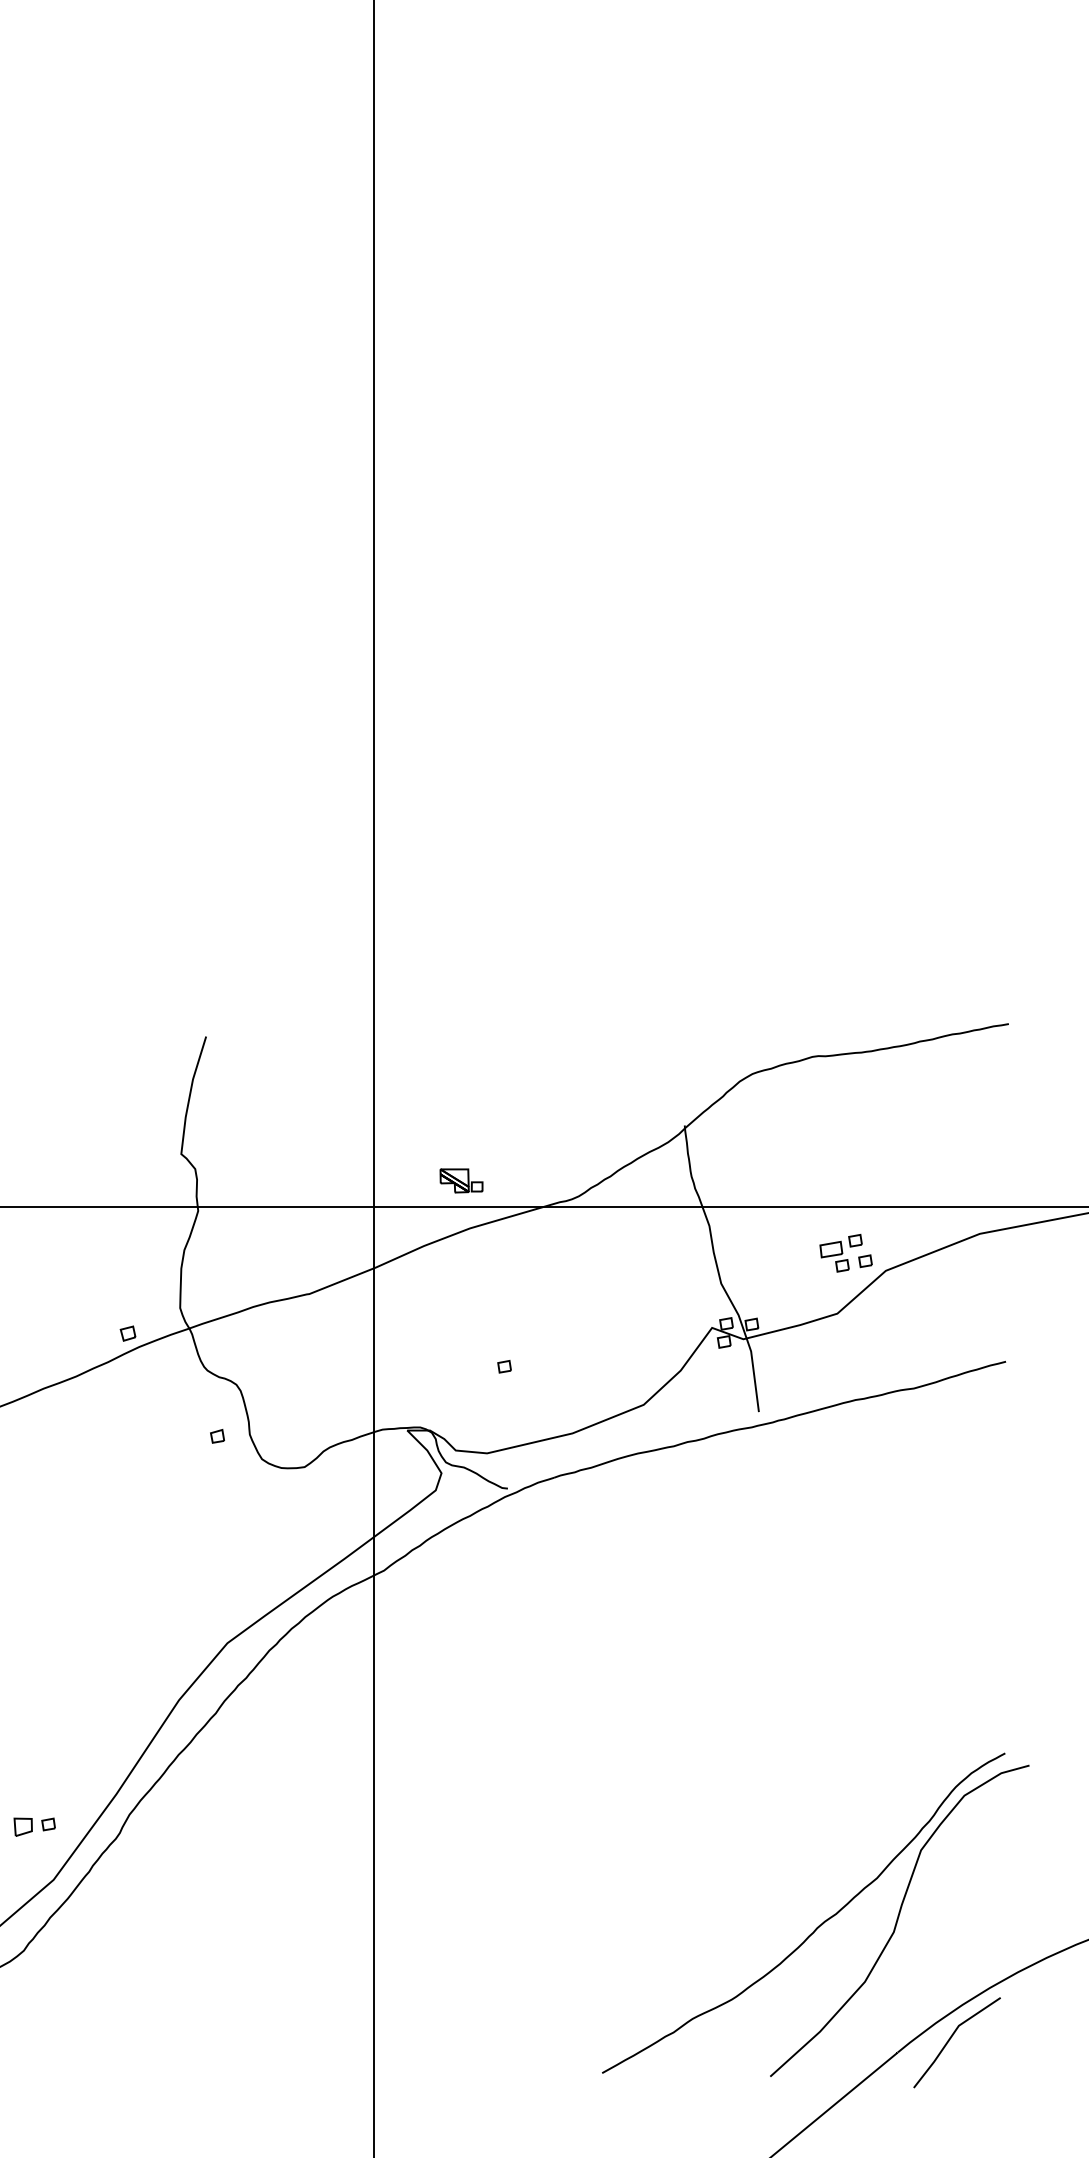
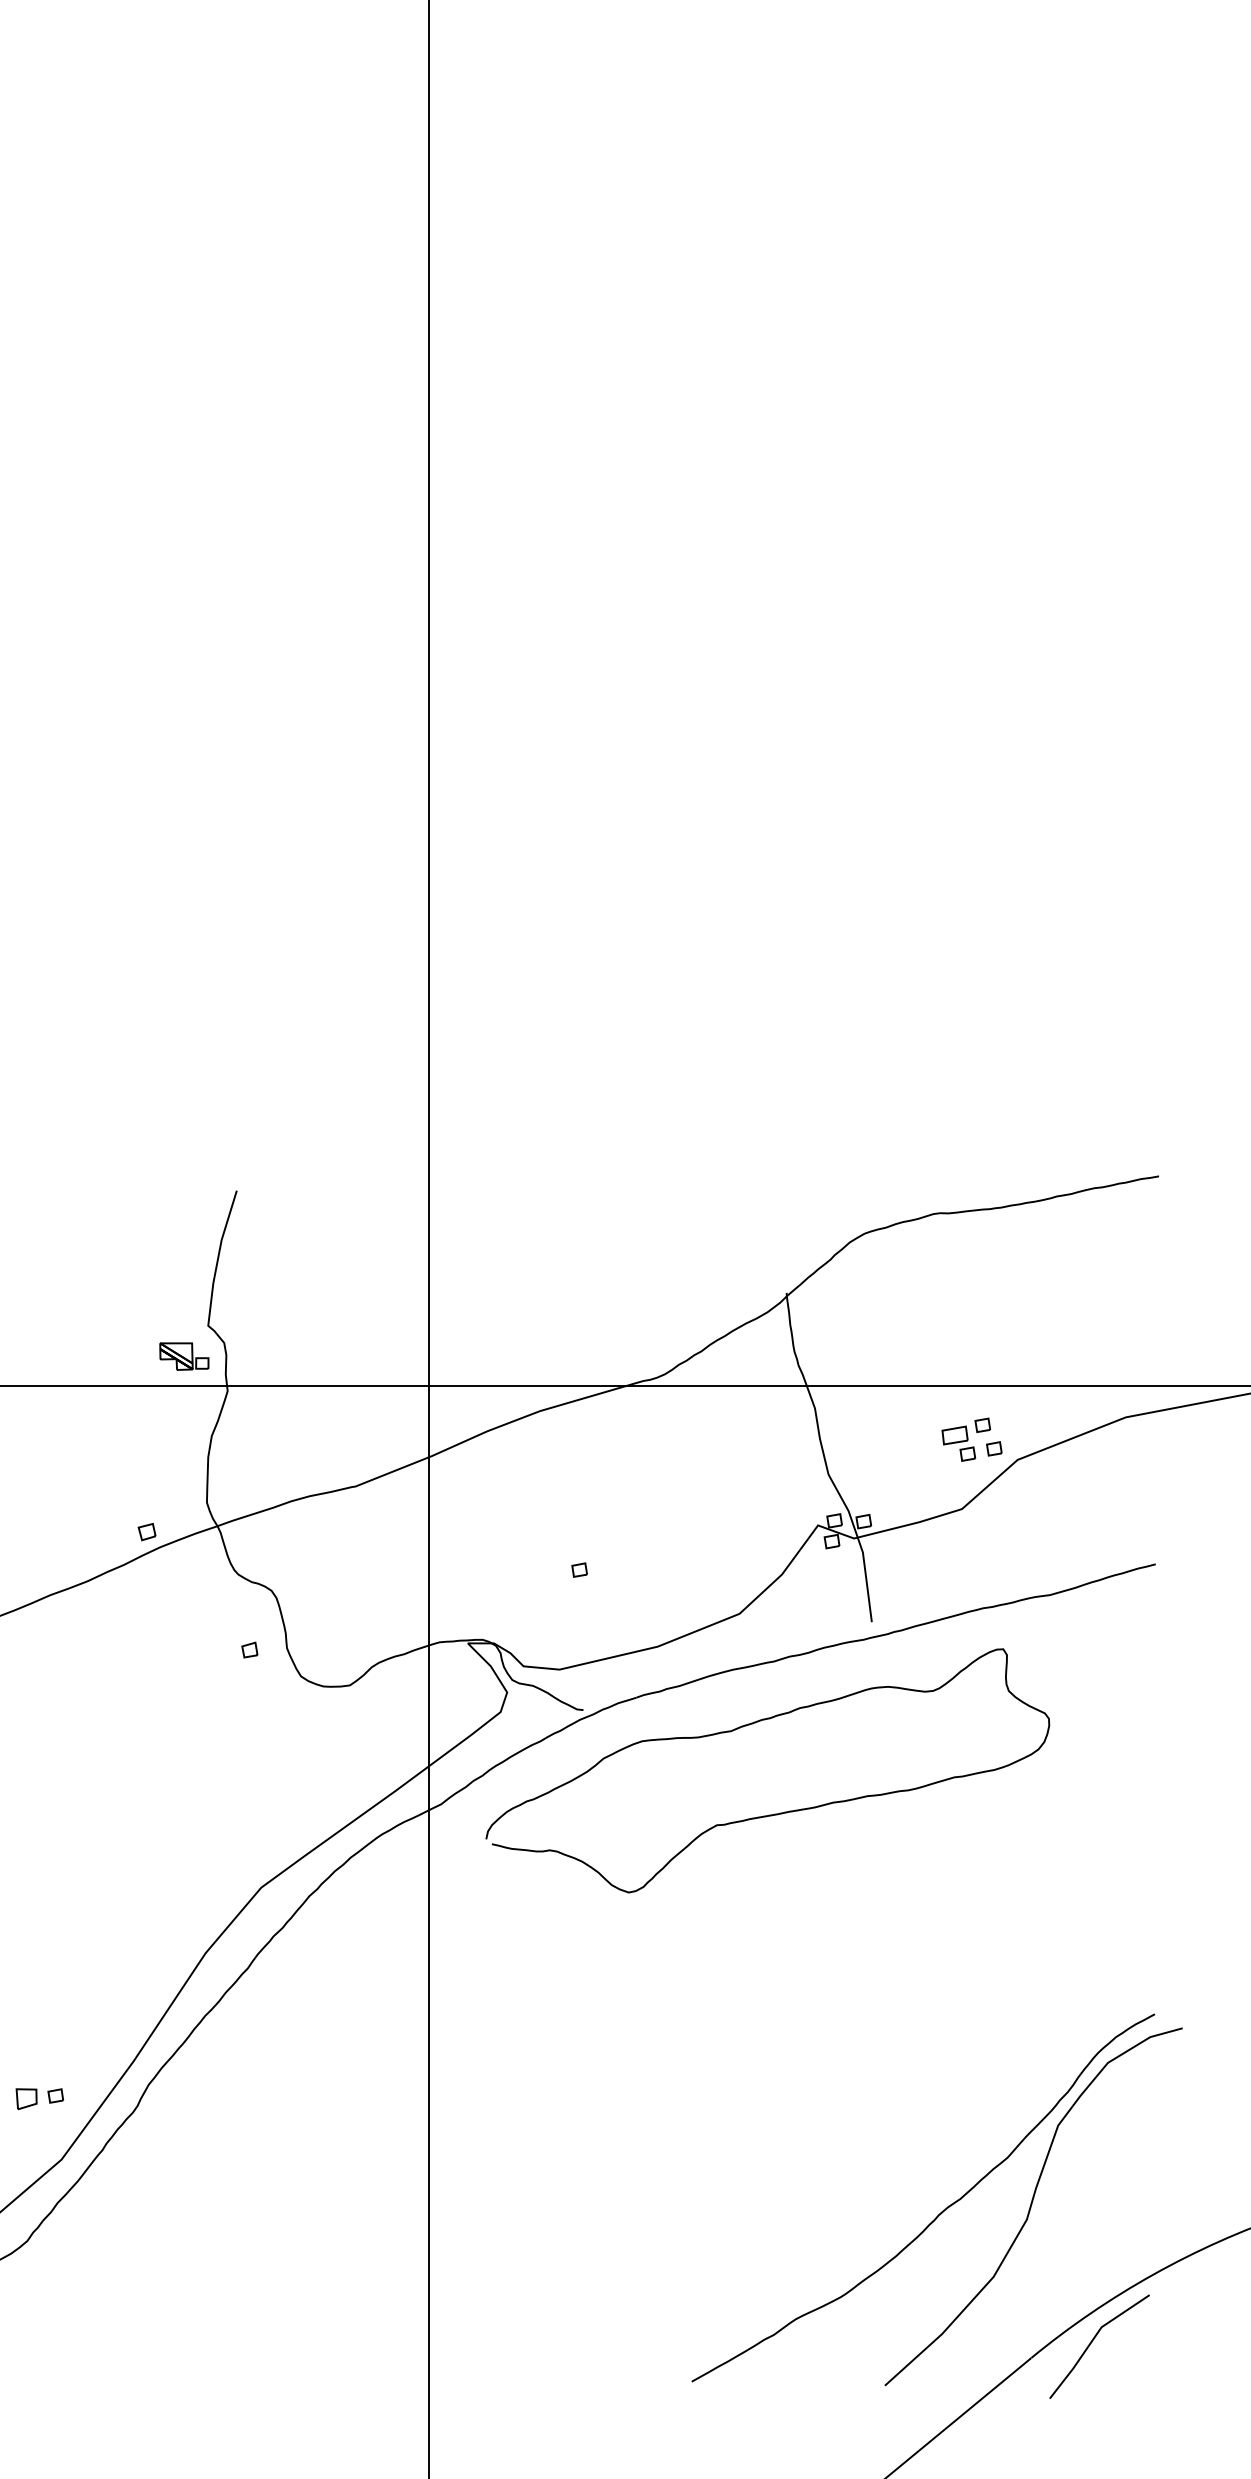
part: (461, 1180) -> (184, 1356), moved
curve: (674, 1578) -> (774, 1813), added

